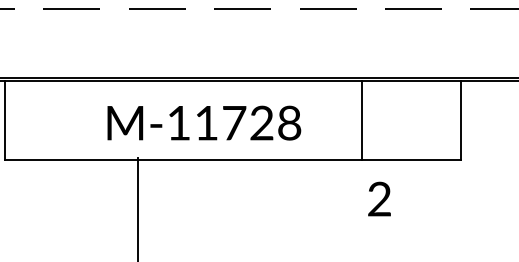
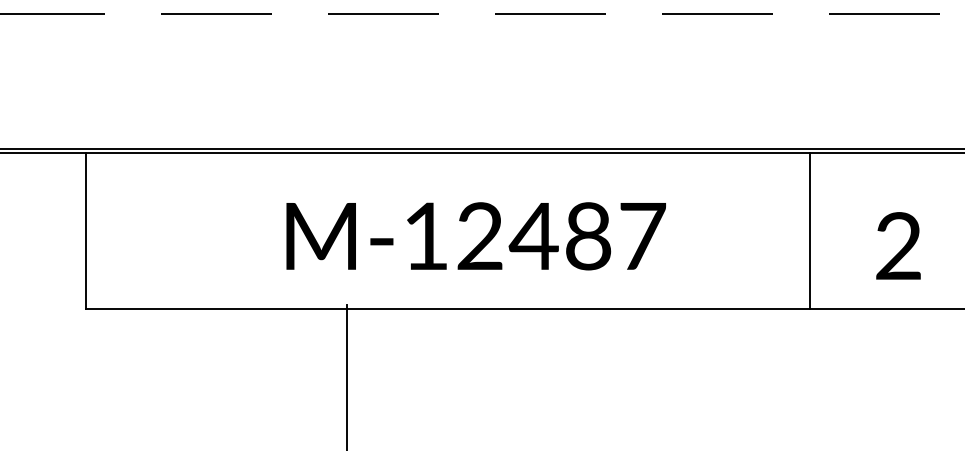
line: (362, 120) -> (810, 231), moved
text: (248, 122) -> (562, 235), M-11728 -> M-12487
text: (379, 198) -> (898, 244), moved

